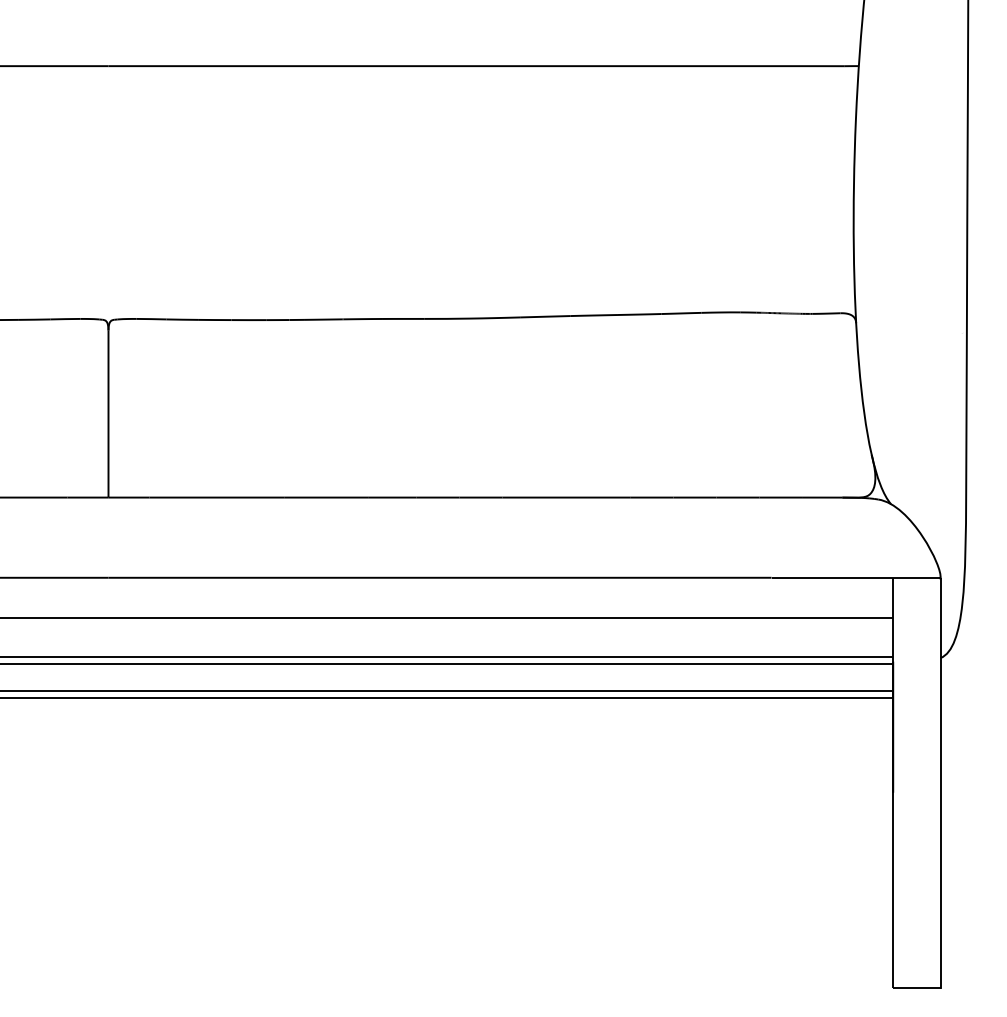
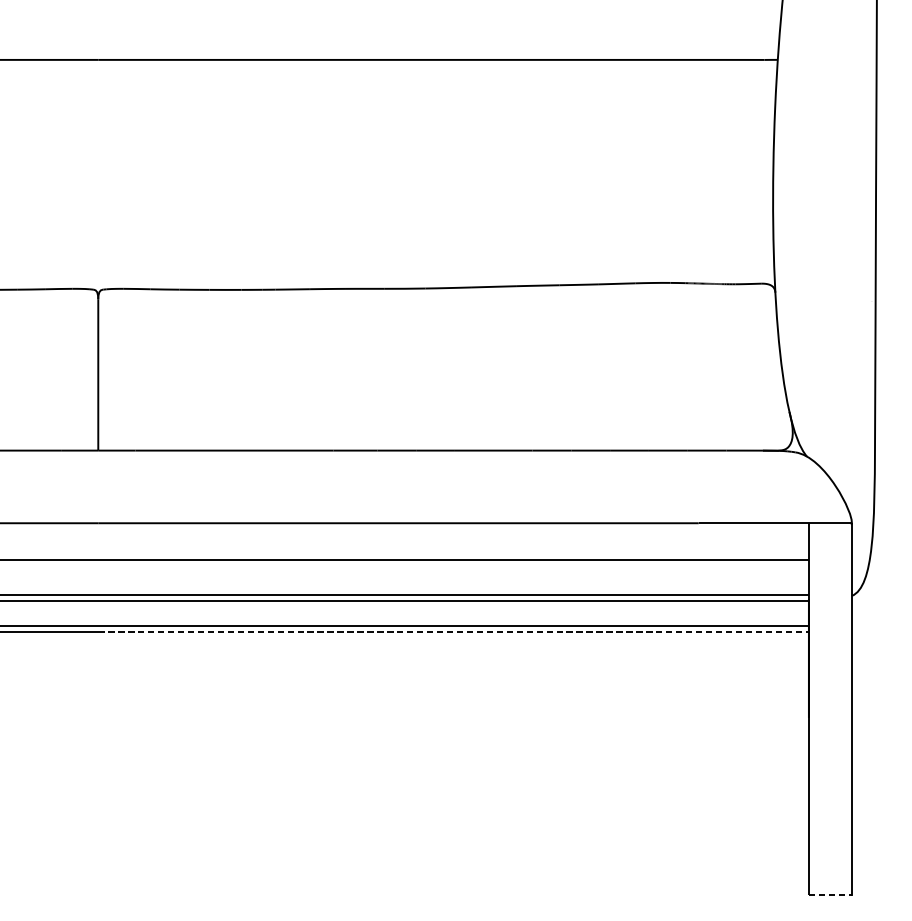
line: (501, 697) -> (454, 631), solid -> dashed
line: (916, 987) -> (830, 894), solid -> dashed

